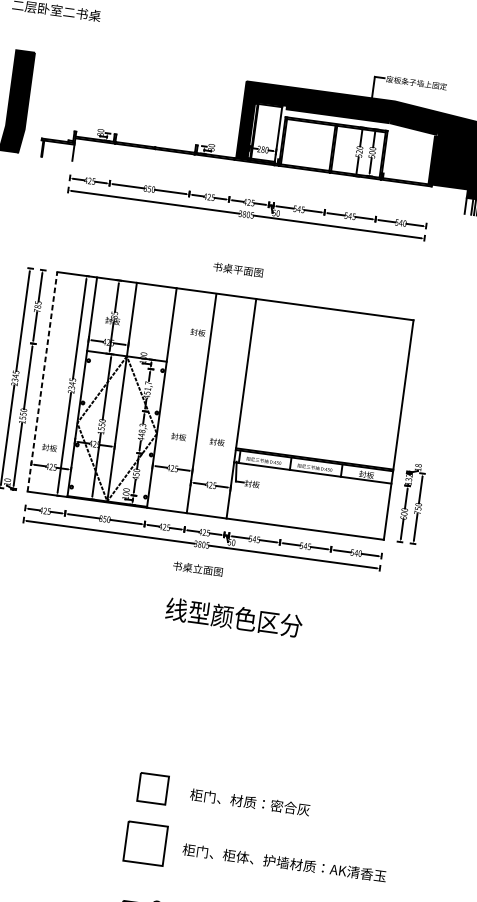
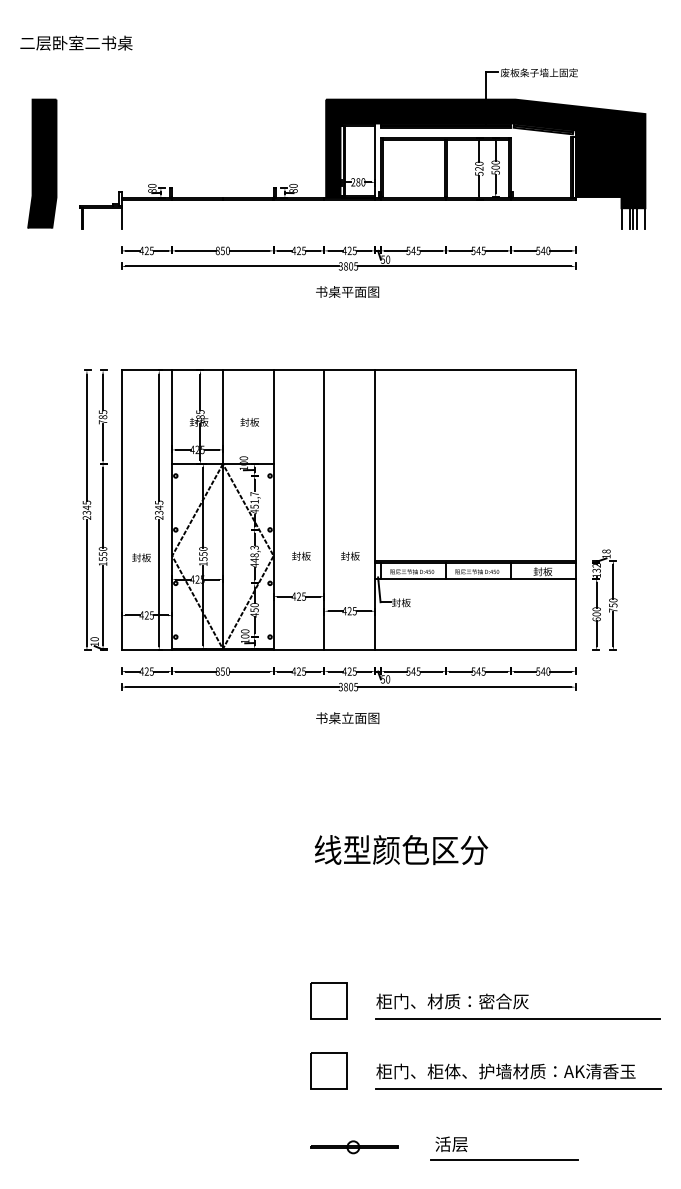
text: (238, 269) -> (347, 291), moved
text: (197, 332) -> (249, 422), moved
line: (42, 382) -> (121, 510), dashed -> solid
text: (49, 447) -> (141, 557), moved
text: (234, 617) -> (401, 849), moved
line: (300, 822) -> (518, 1018), added
part: (145, 843) -> (328, 1070), size x0.71
line: (292, 877) -> (518, 1088), added

